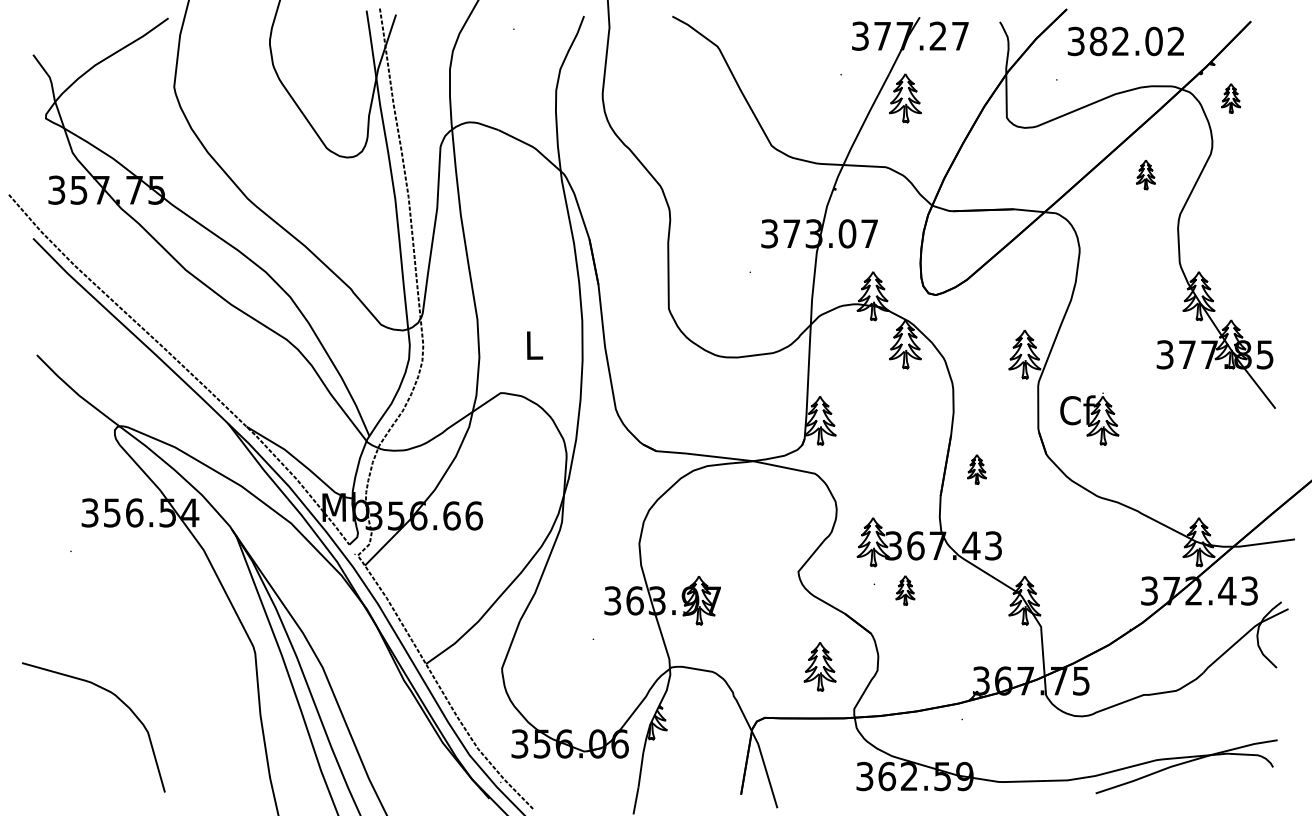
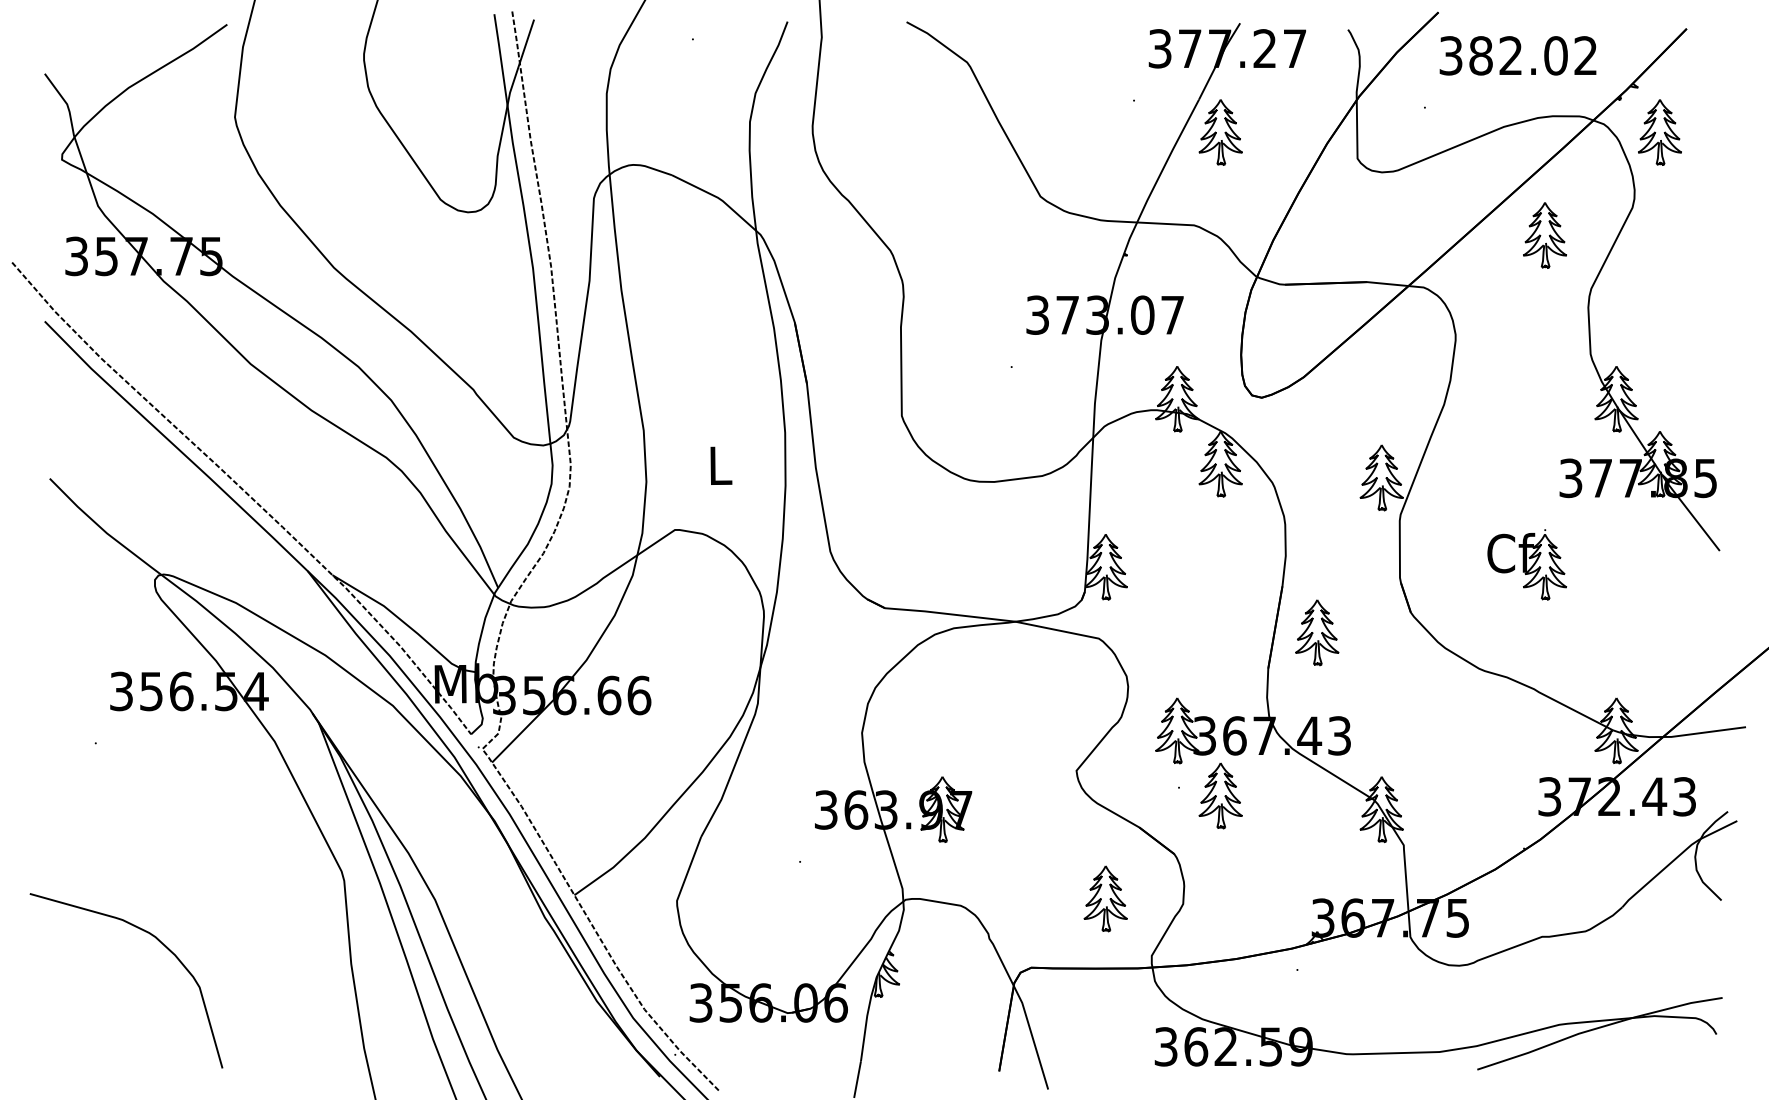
part: (1230, 98) -> (1659, 132), size x1.67
part: (1145, 174) -> (1544, 235), size x1.67
part: (1089, 418) -> (1526, 564), moved
part: (976, 469) -> (1316, 632), size x1.67
part: (905, 590) -> (1220, 796), size x1.67

